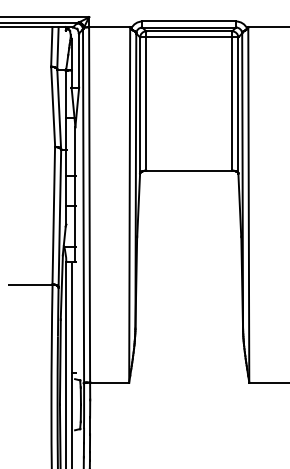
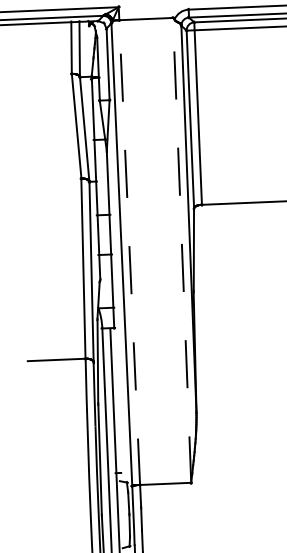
line: (89, 204) -> (129, 251), solid -> dashed
line: (129, 204) -> (181, 249), solid -> dashed

